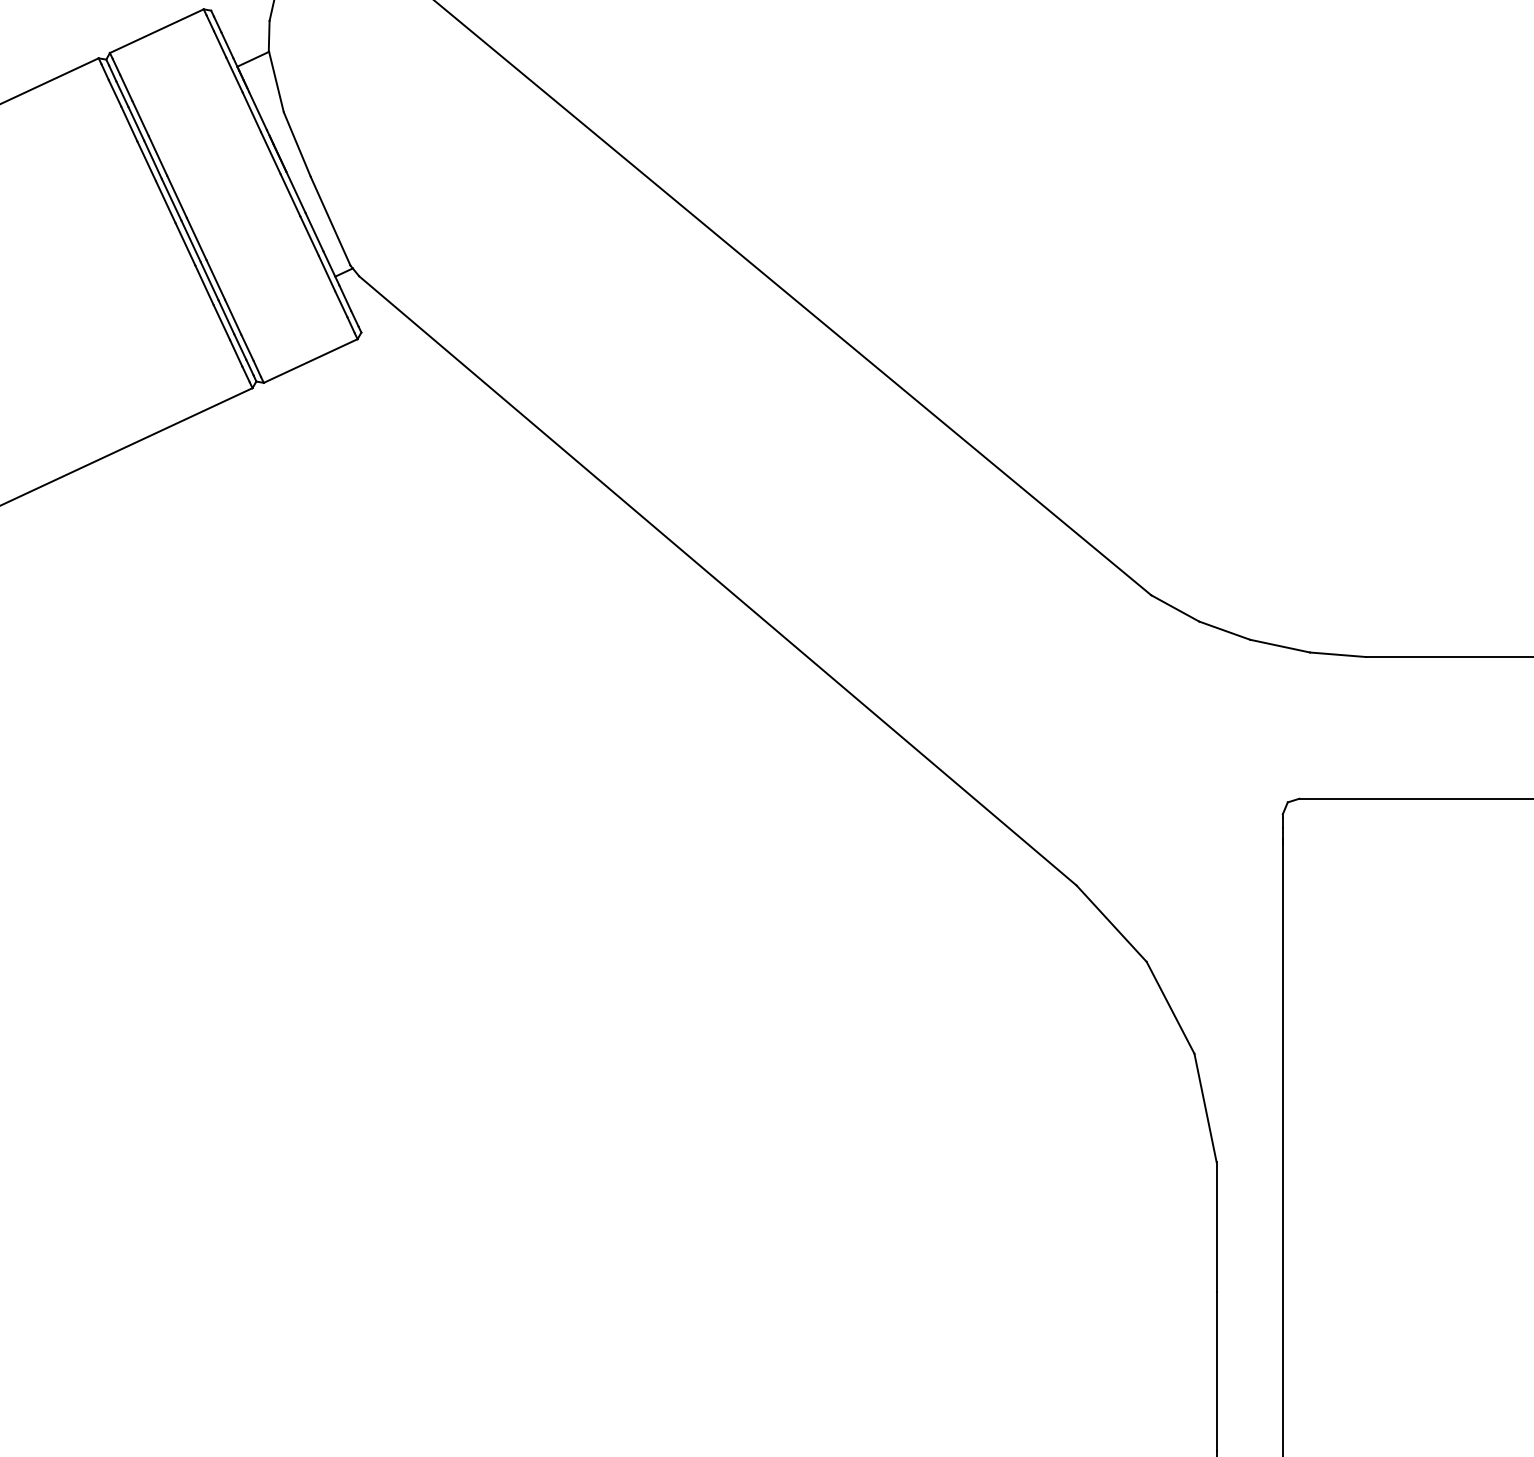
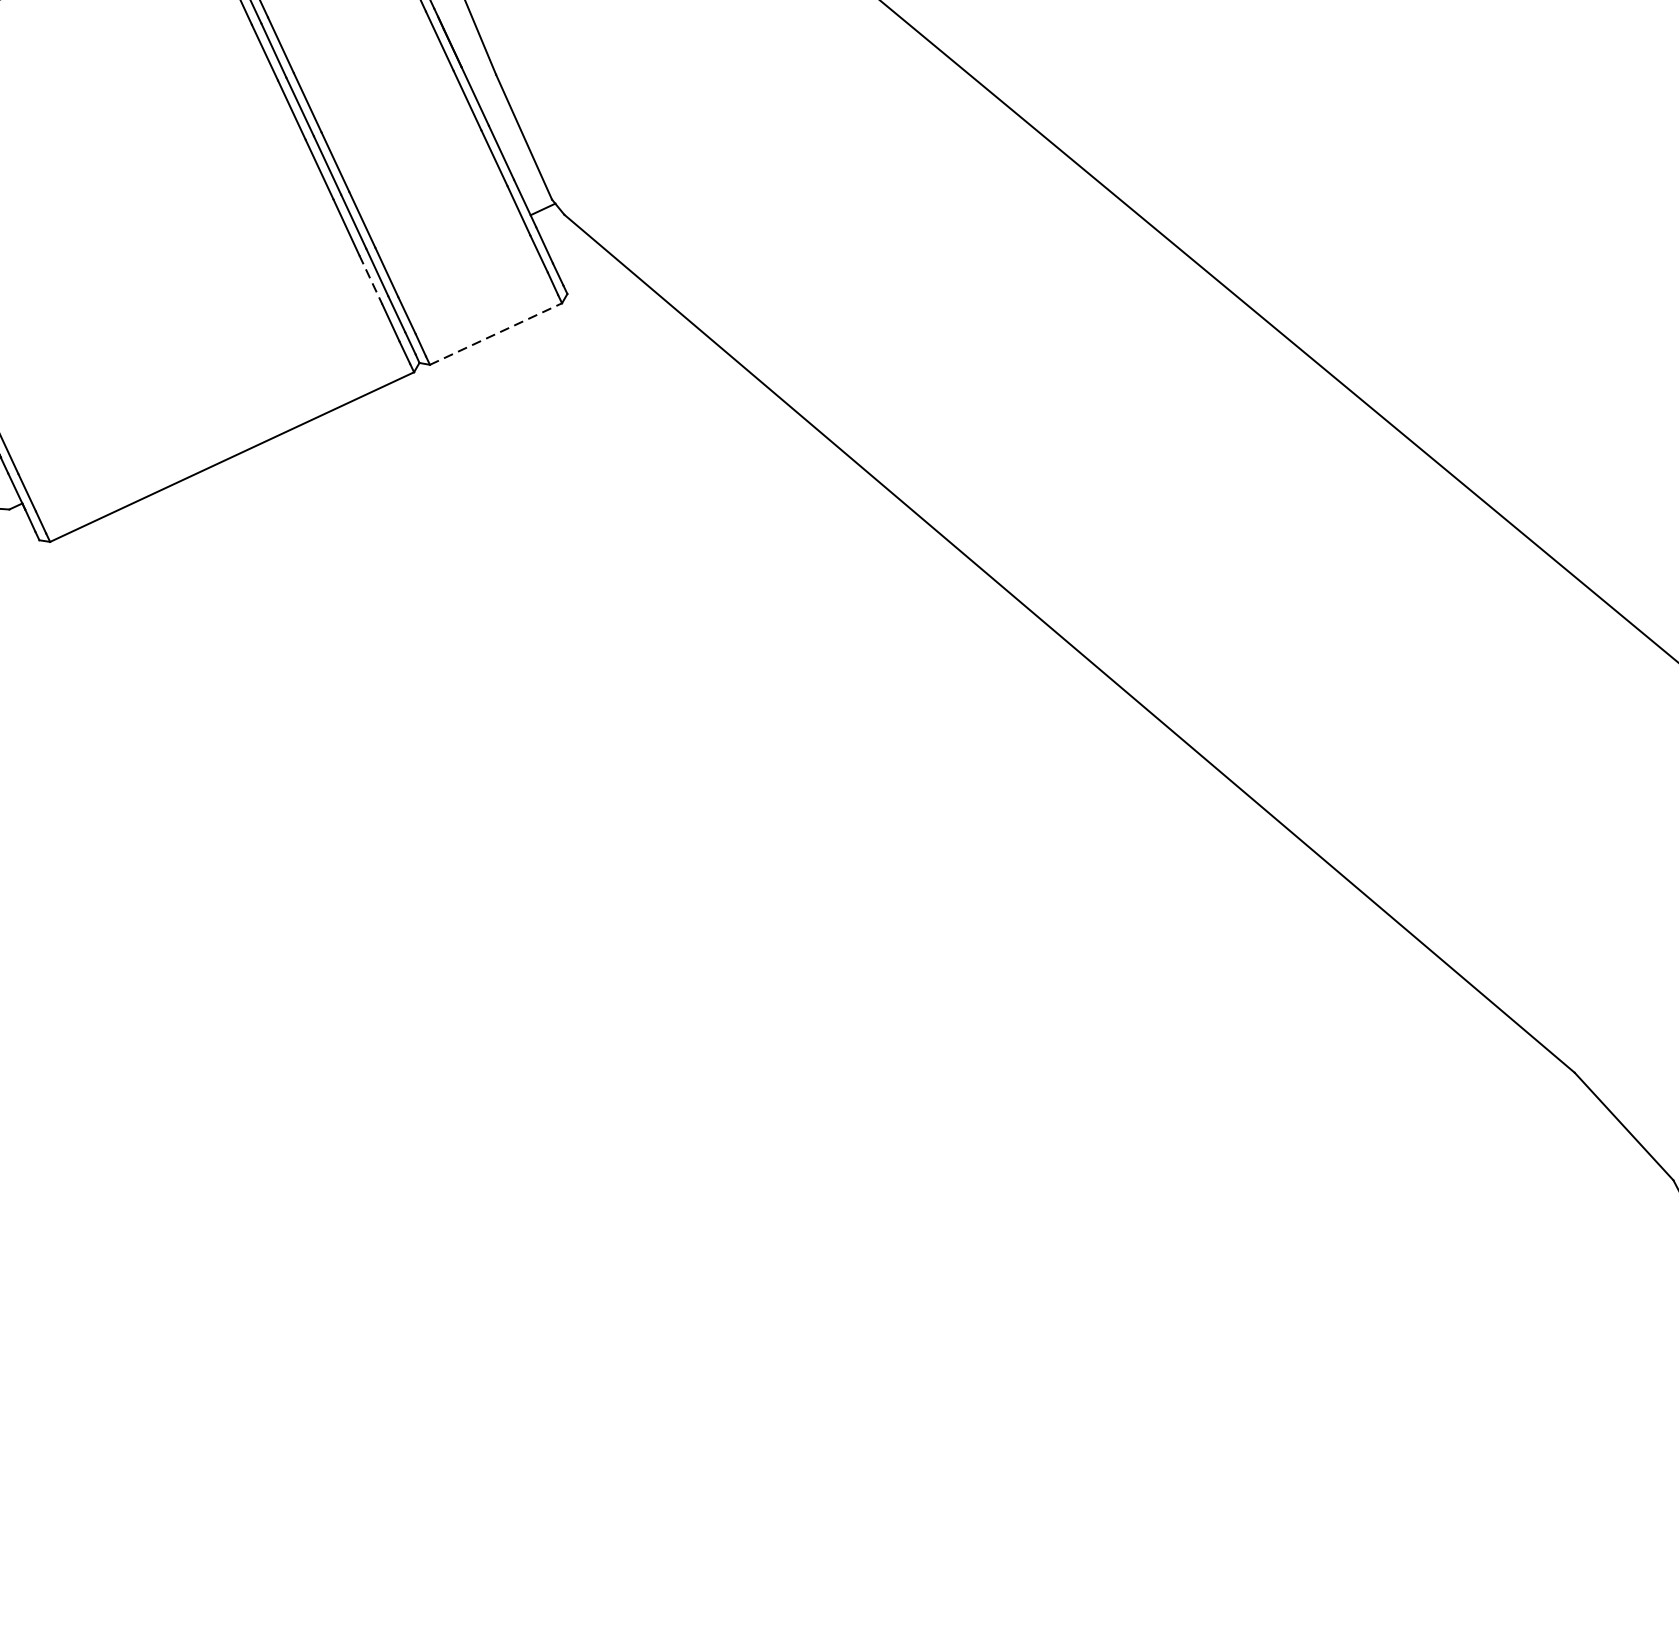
line: (222, 323) -> (371, 281), solid -> dashed
line: (310, 361) -> (495, 334), solid -> dashed

